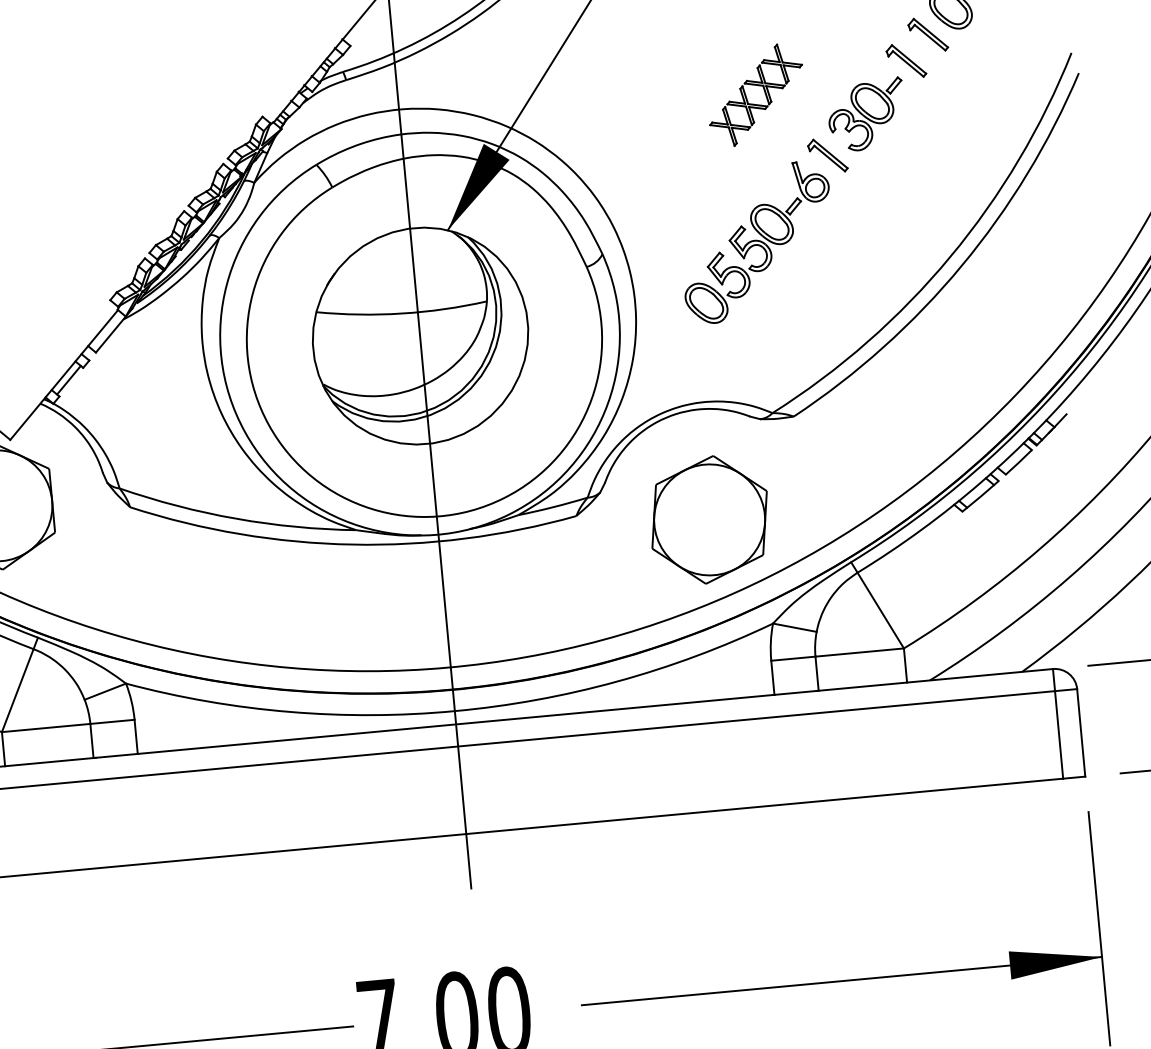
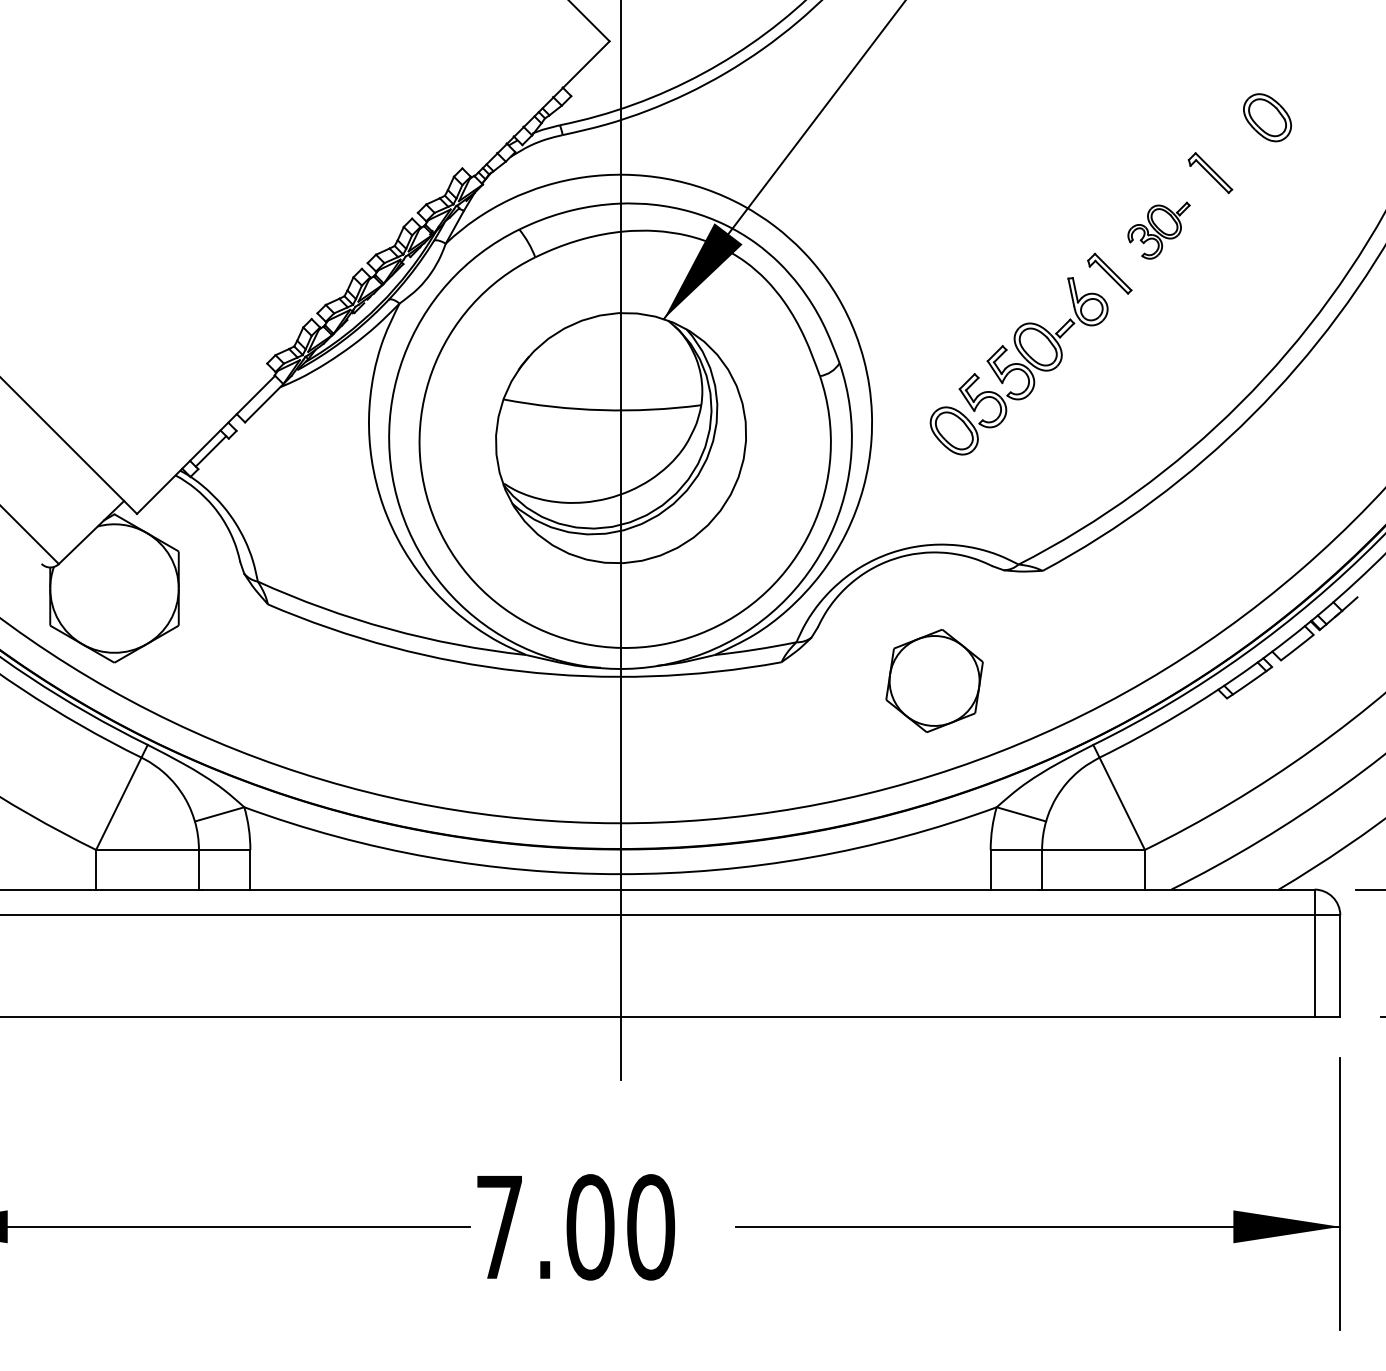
part: (928, 35) -> (1238, 145), removed
part: (756, 103) -> (1033, 206), removed
part: (866, 114) -> (1158, 230), size x0.7
part: (709, 519) -> (934, 680), size x0.7

